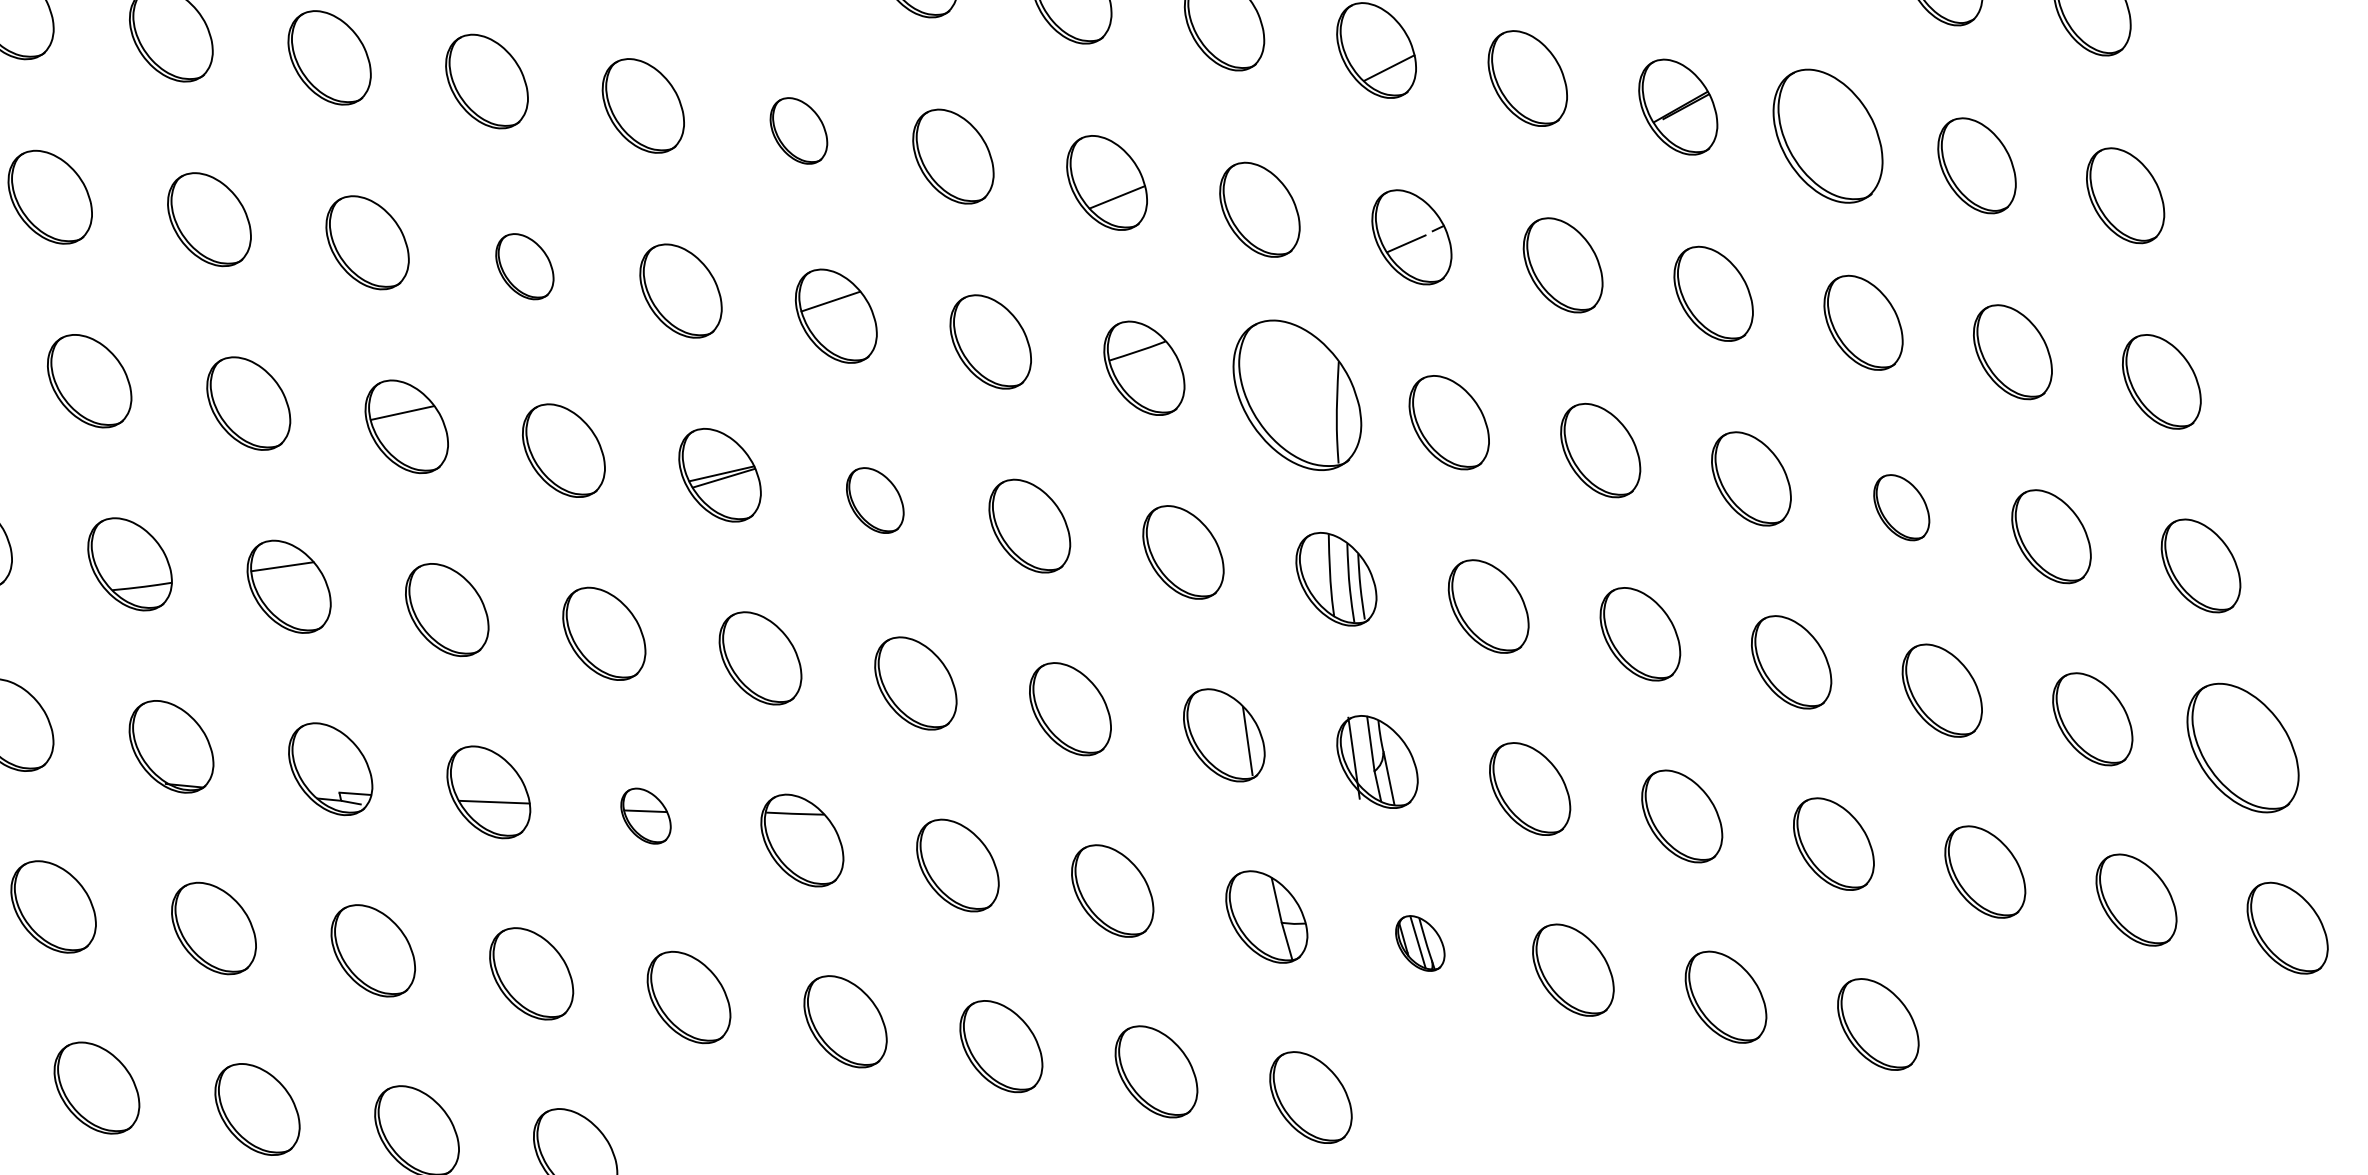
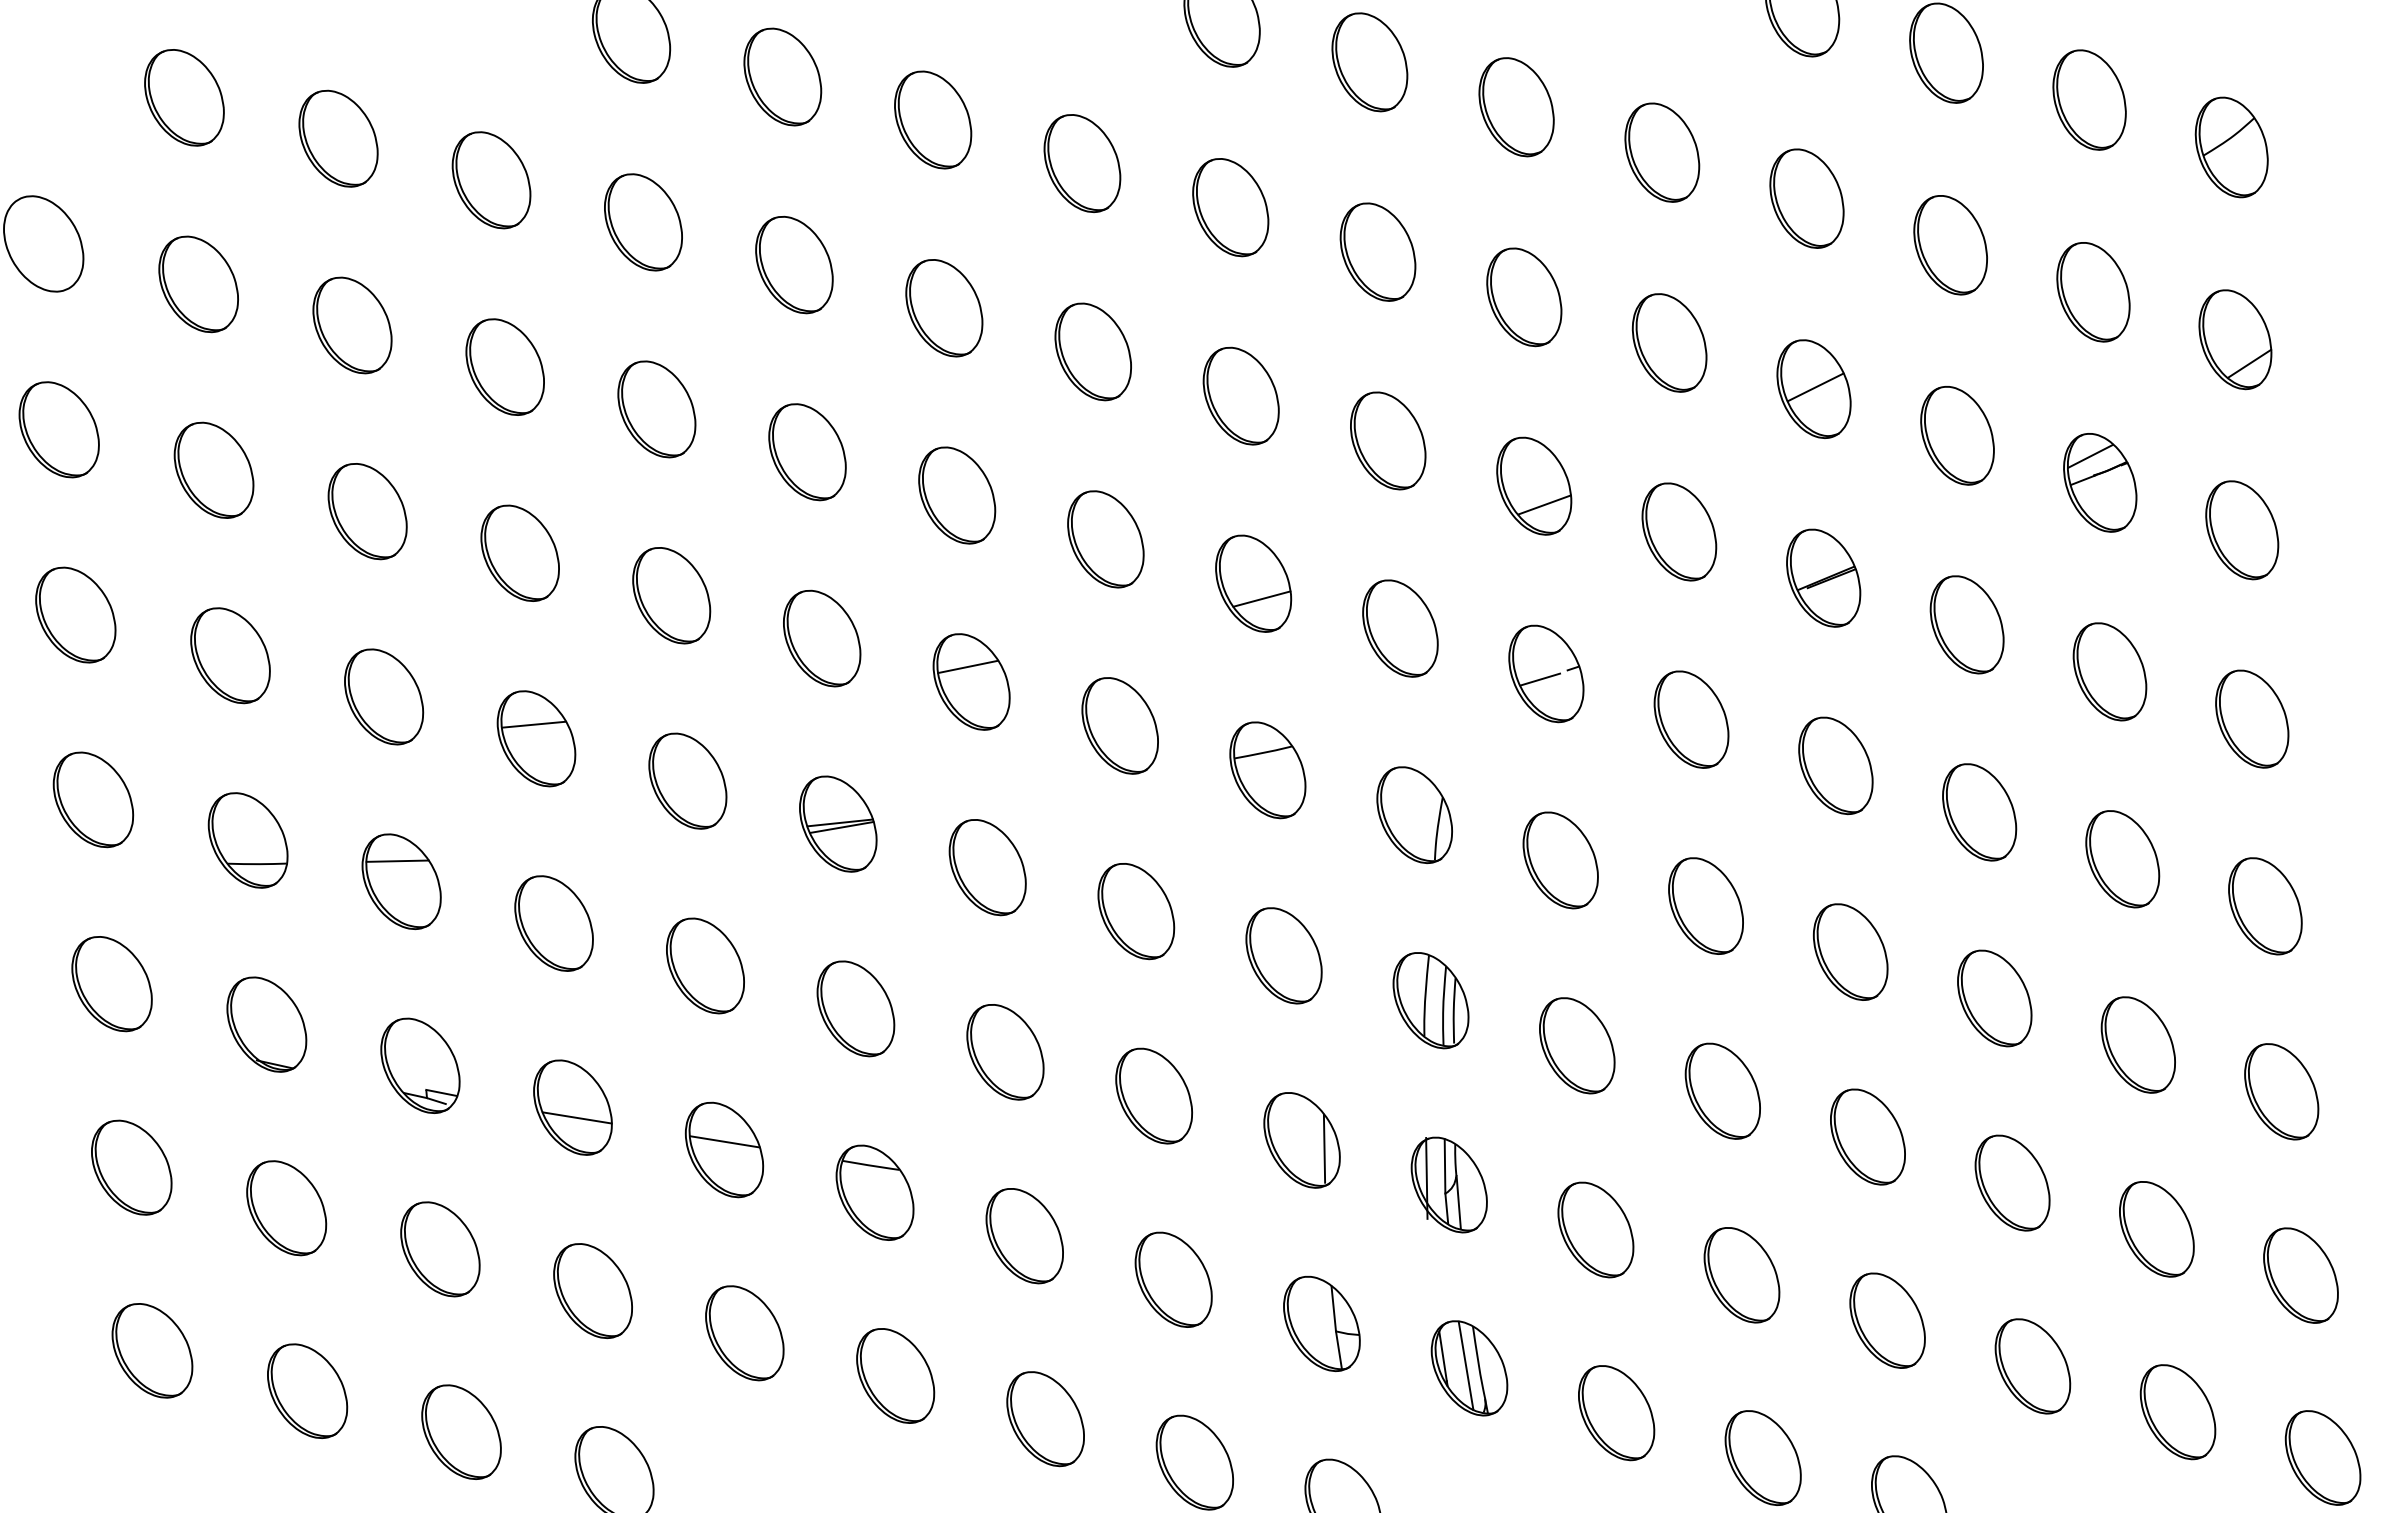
part: (799, 130) -> (957, 495), size x1.43
part: (1827, 136) -> (1966, 624), size x0.71
part: (524, 266) -> (671, 595), size x1.43
part: (1296, 394) -> (1414, 814), size x0.62
part: (875, 500) -> (987, 867), size x1.43
part: (1901, 507) -> (1994, 998), size x1.43
part: (2242, 747) -> (2300, 1275), size x0.71
part: (645, 815) -> (724, 1149), size x1.67
part: (1420, 943) -> (1469, 1368), size x1.67

